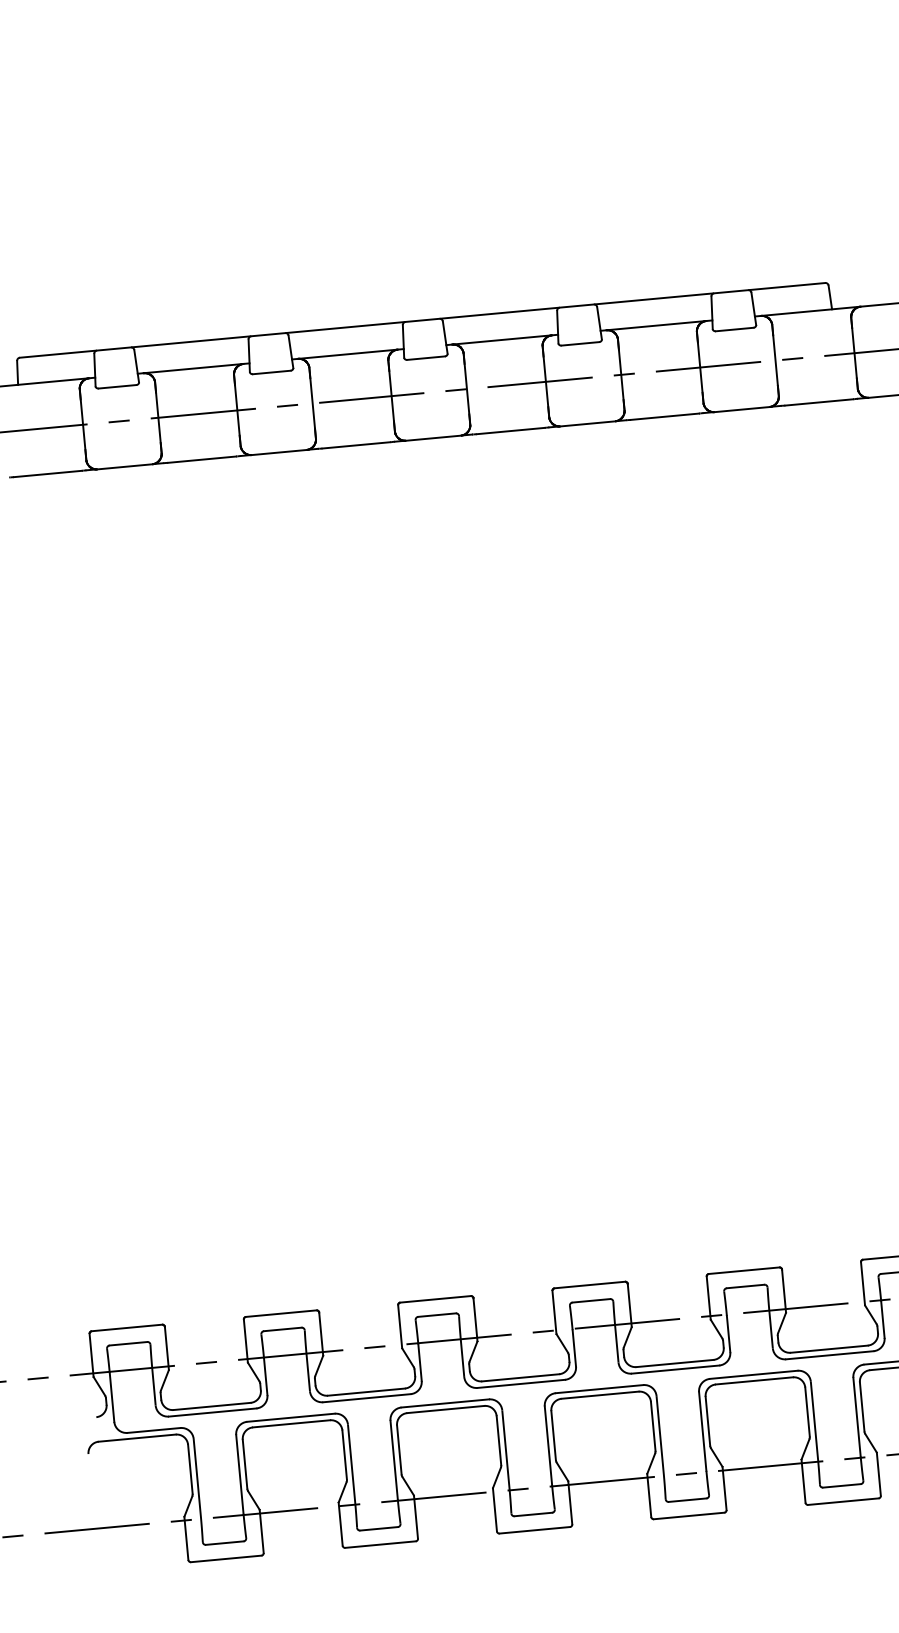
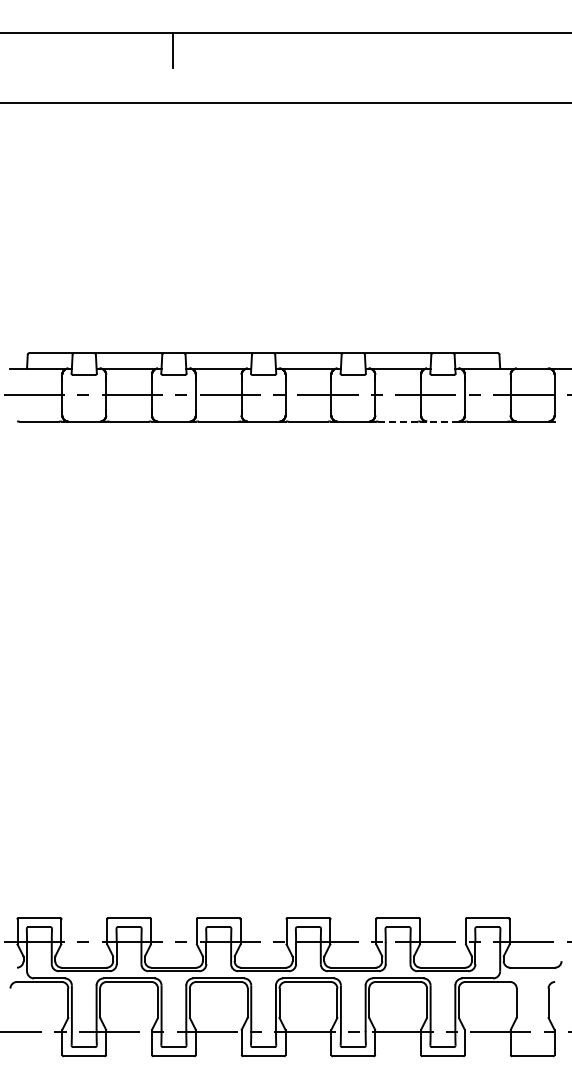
line: (741, 409) -> (442, 421), solid -> dashed
line: (665, 416) -> (398, 421), solid -> dashed

